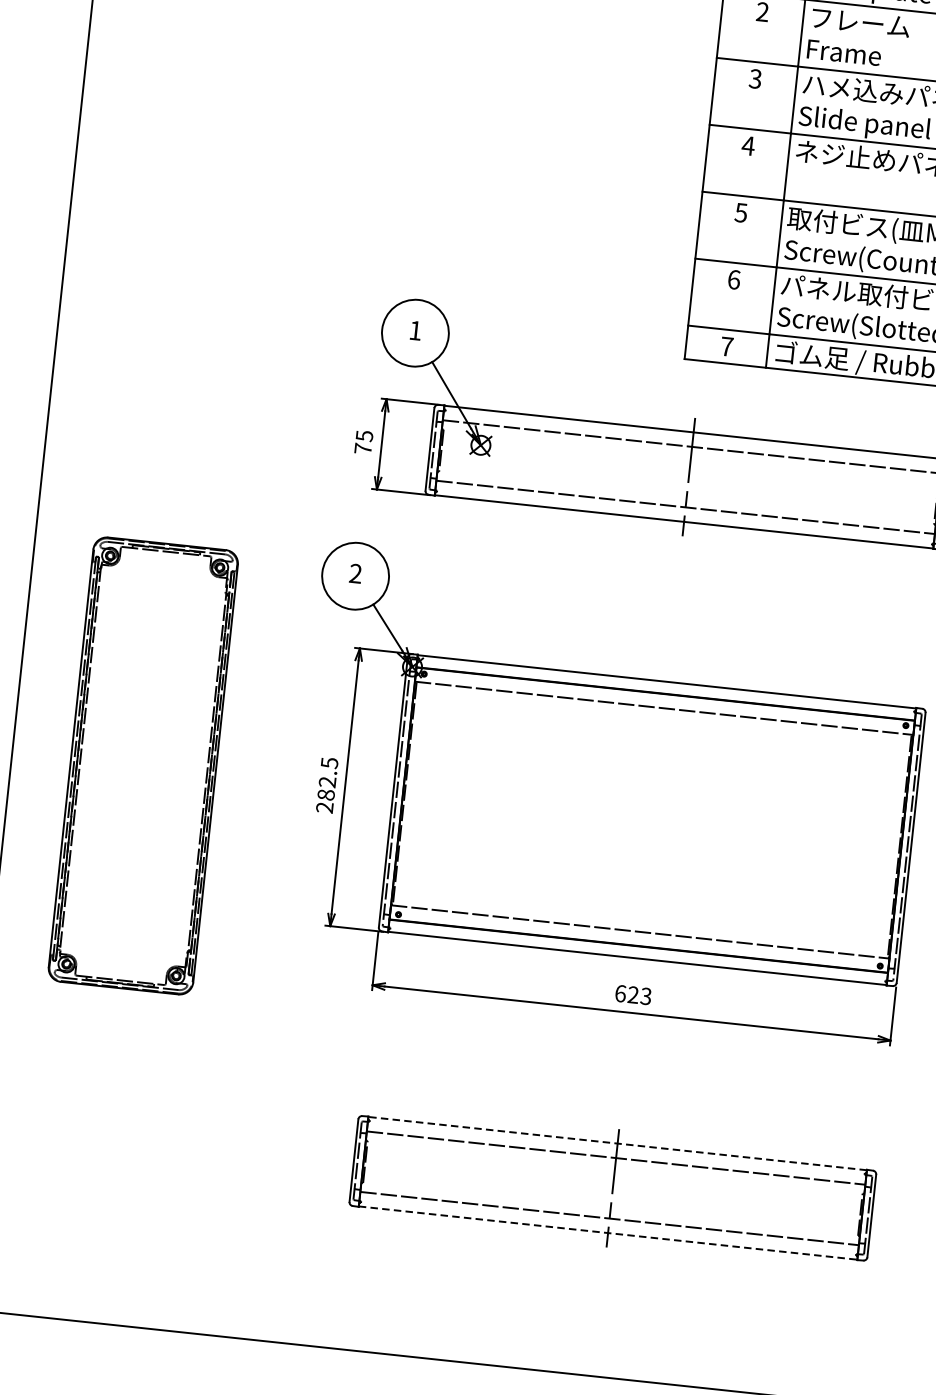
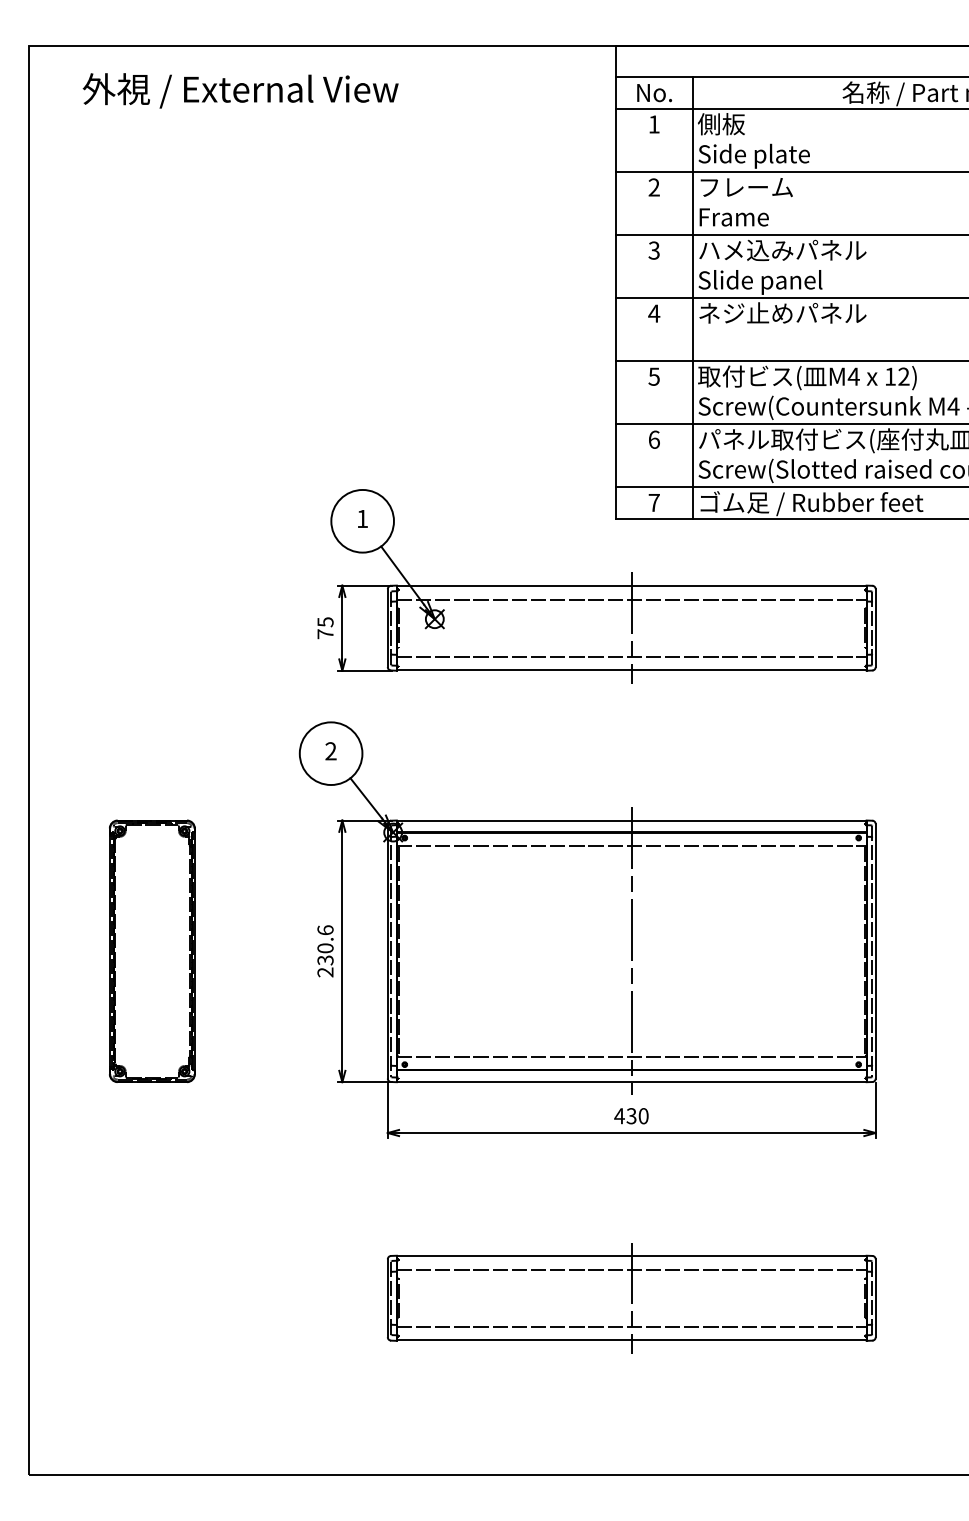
part: (143, 764) -> (152, 950), size x0.62
text: (327, 779) -> (325, 945), 282.5 -> 230.6
line: (651, 820) -> (631, 951), added
text: (633, 995) -> (631, 1116), 623 -> 430
line: (617, 1143) -> (631, 1256), dashed -> solid
line: (607, 1233) -> (631, 1340), dashed -> solid

